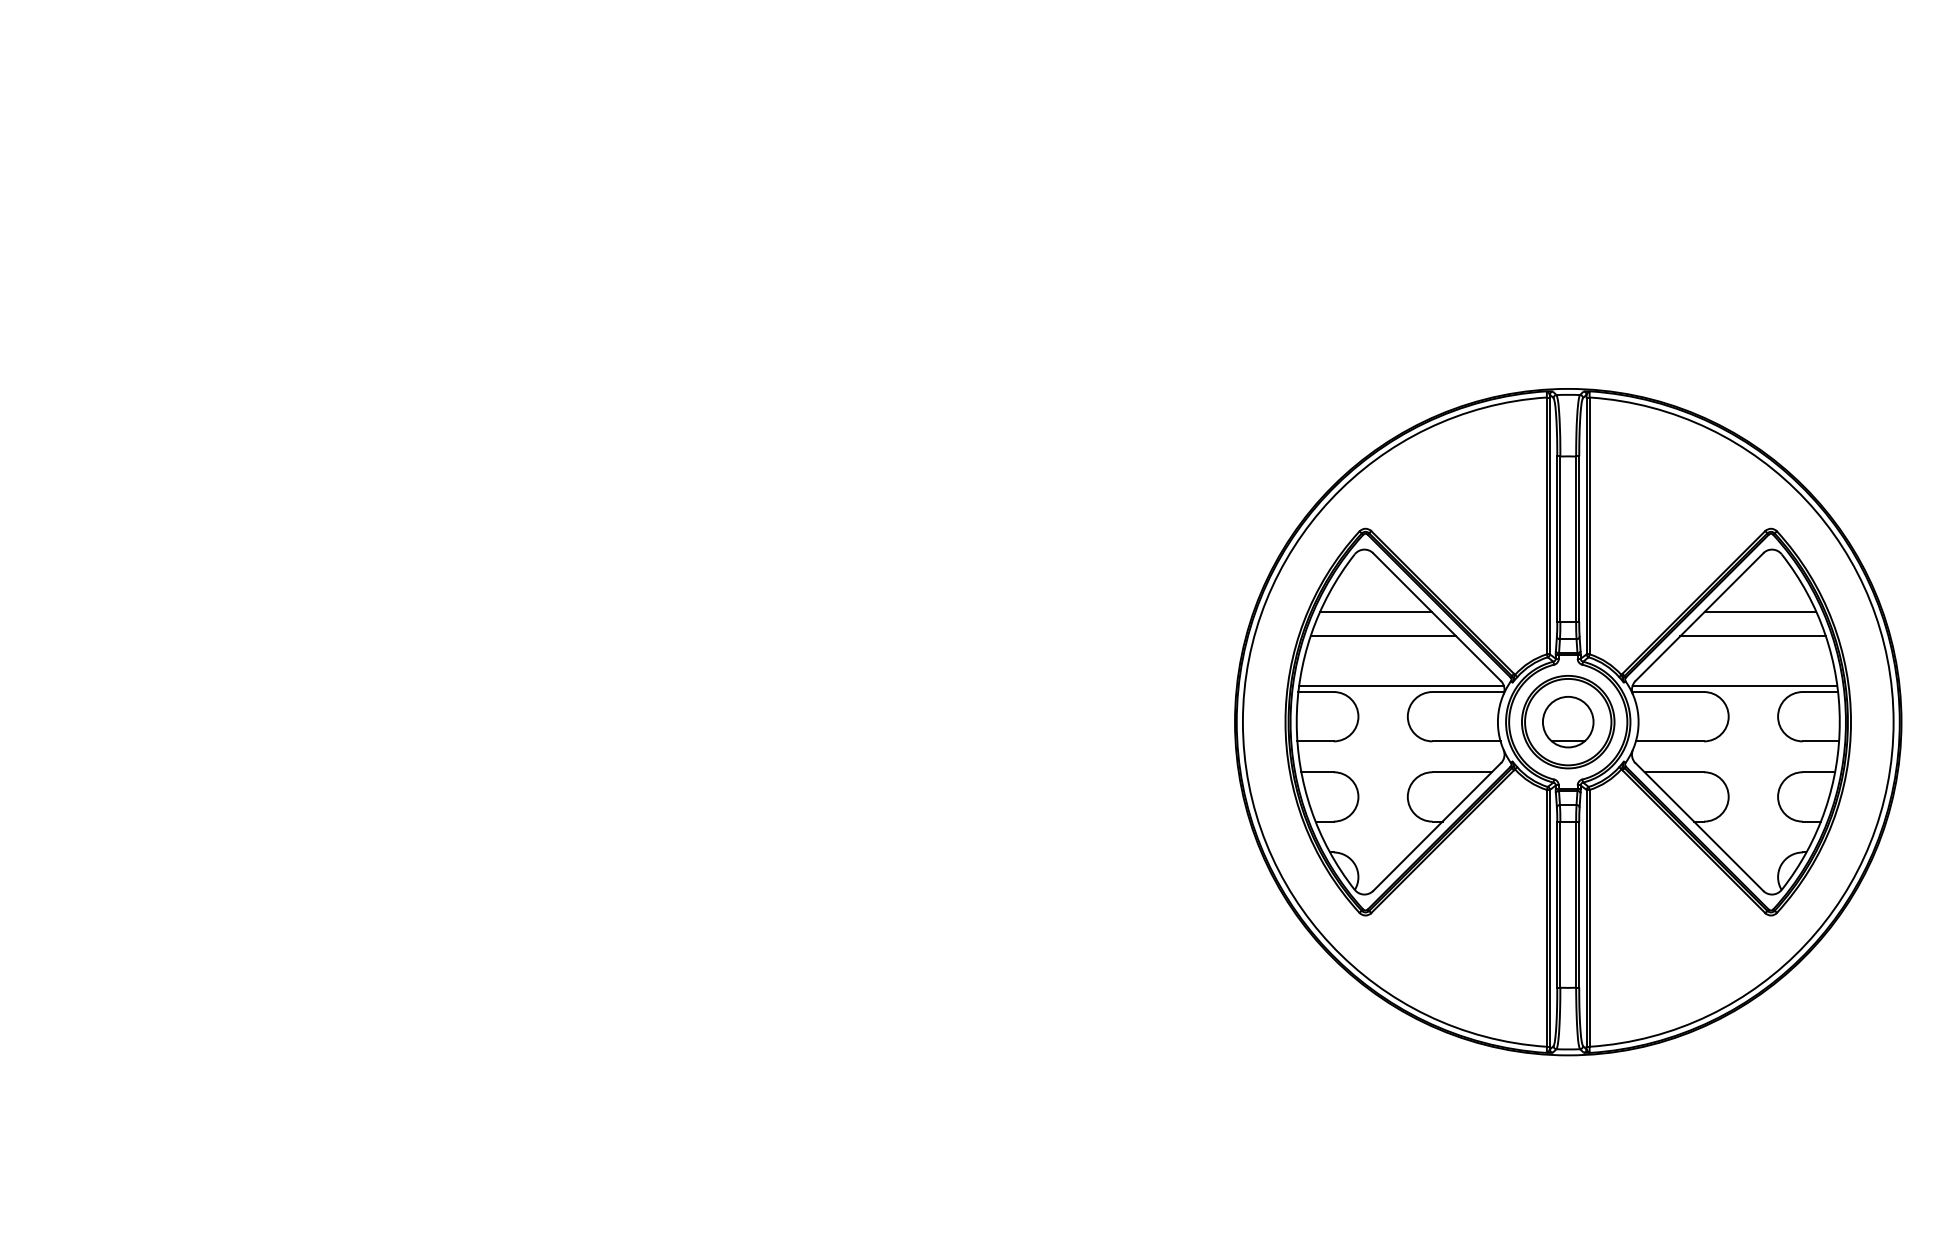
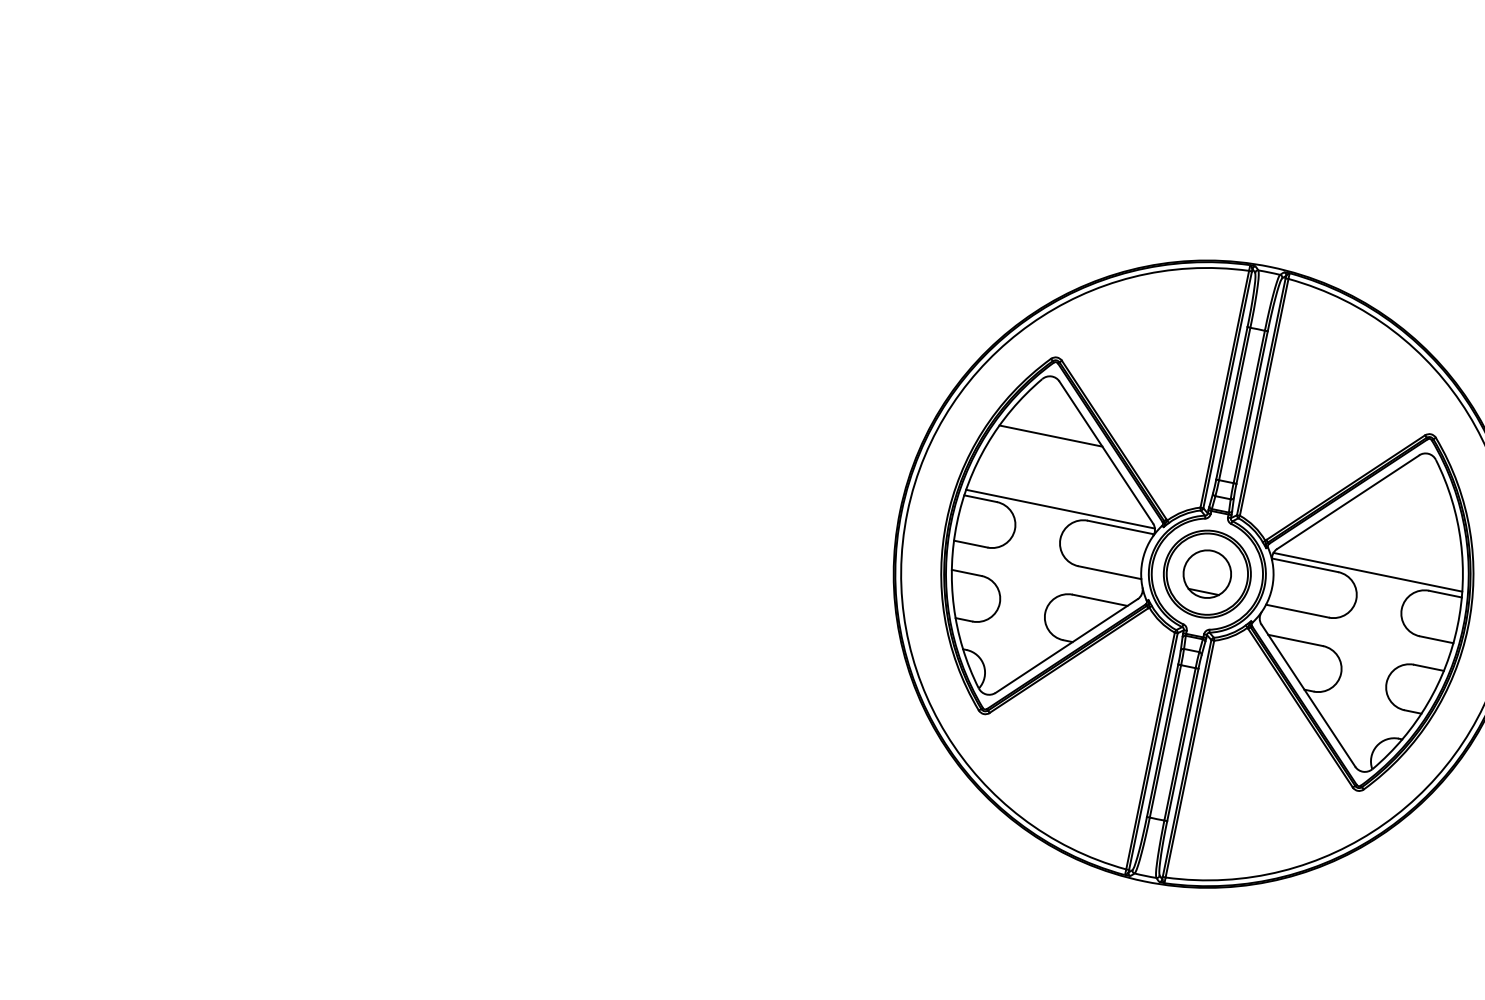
line: (1760, 611) -> (1405, 508), removed
line: (1383, 636) -> (1053, 460), removed
line: (1752, 636) -> (1393, 530), removed

